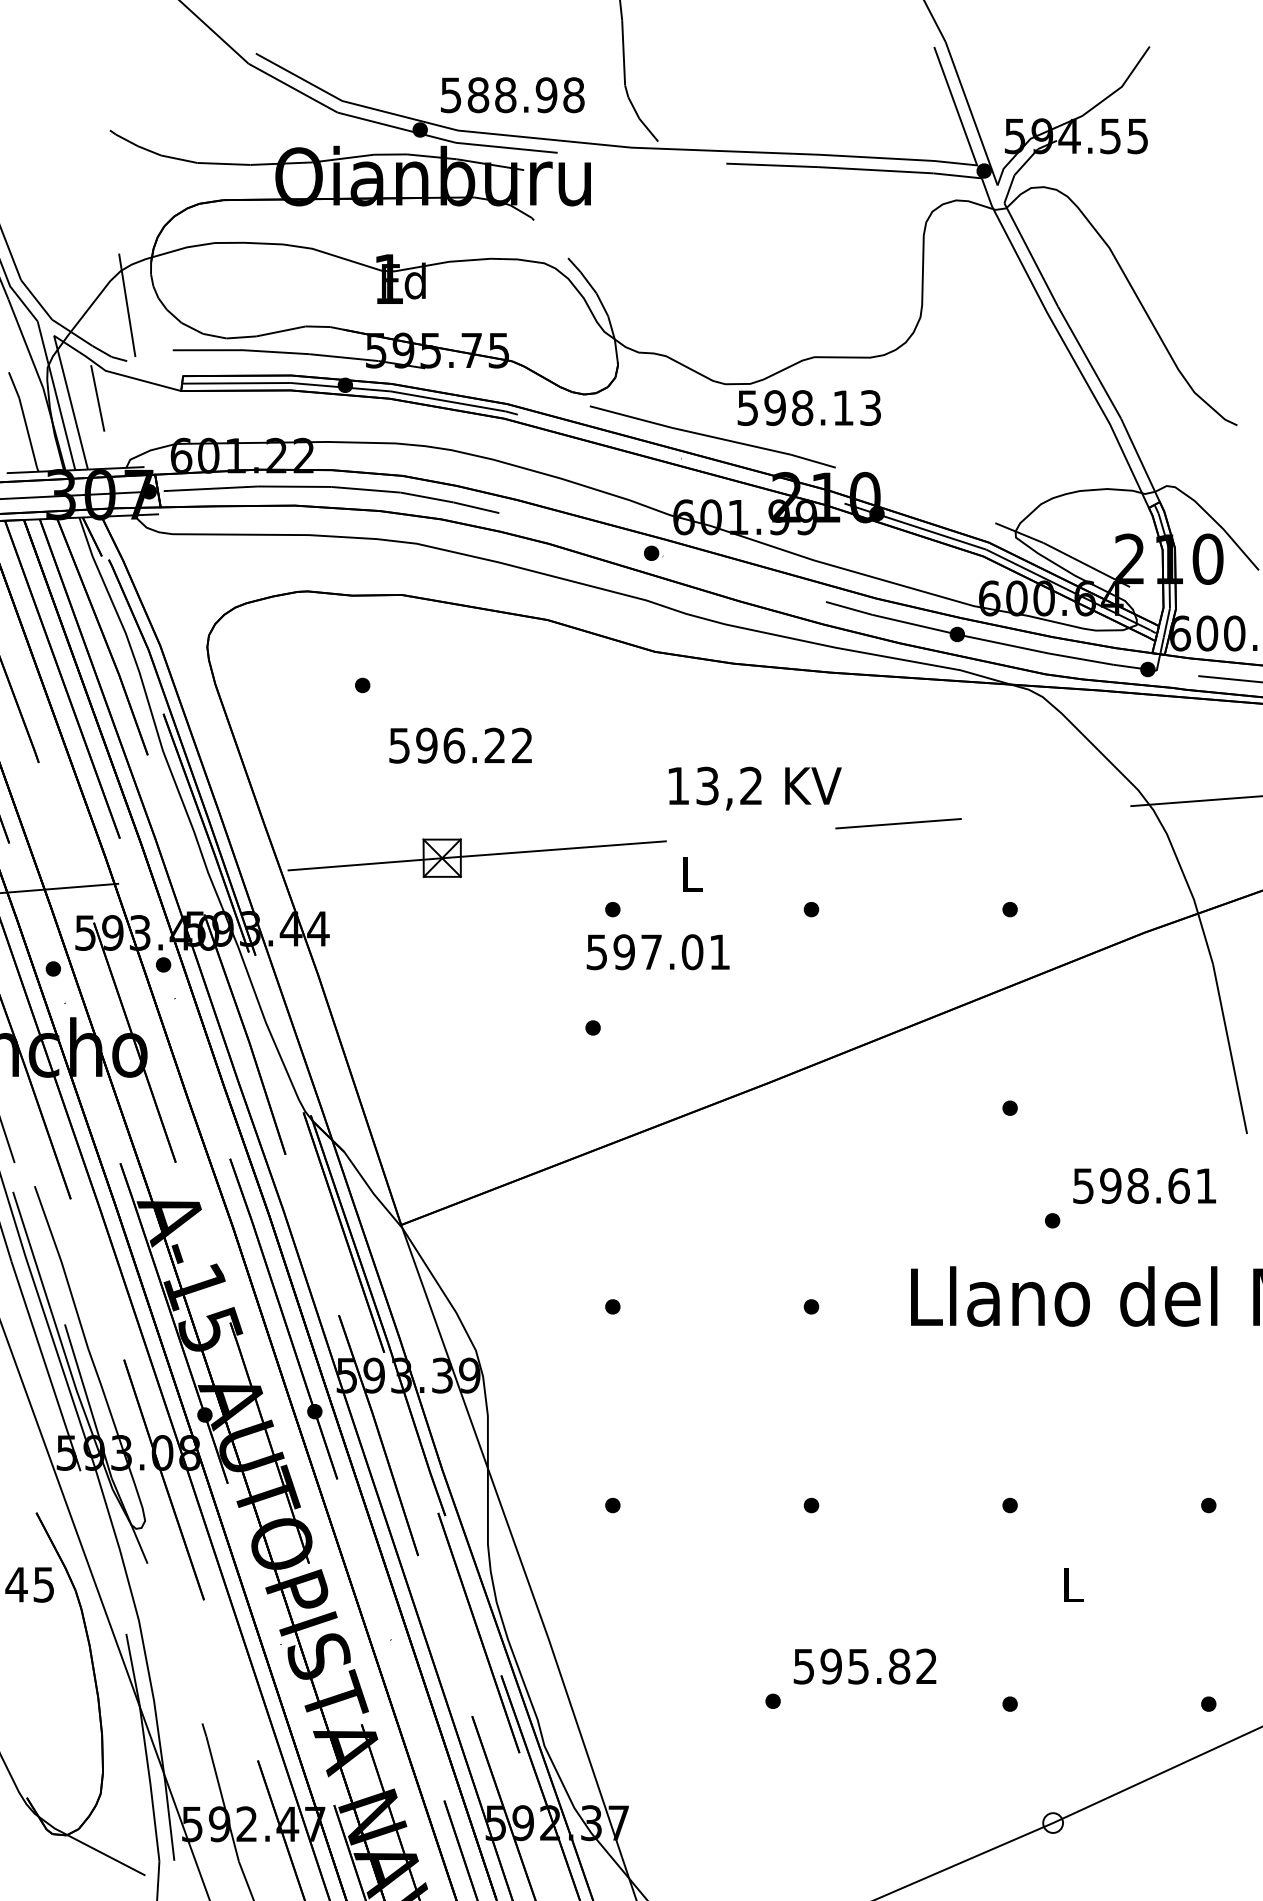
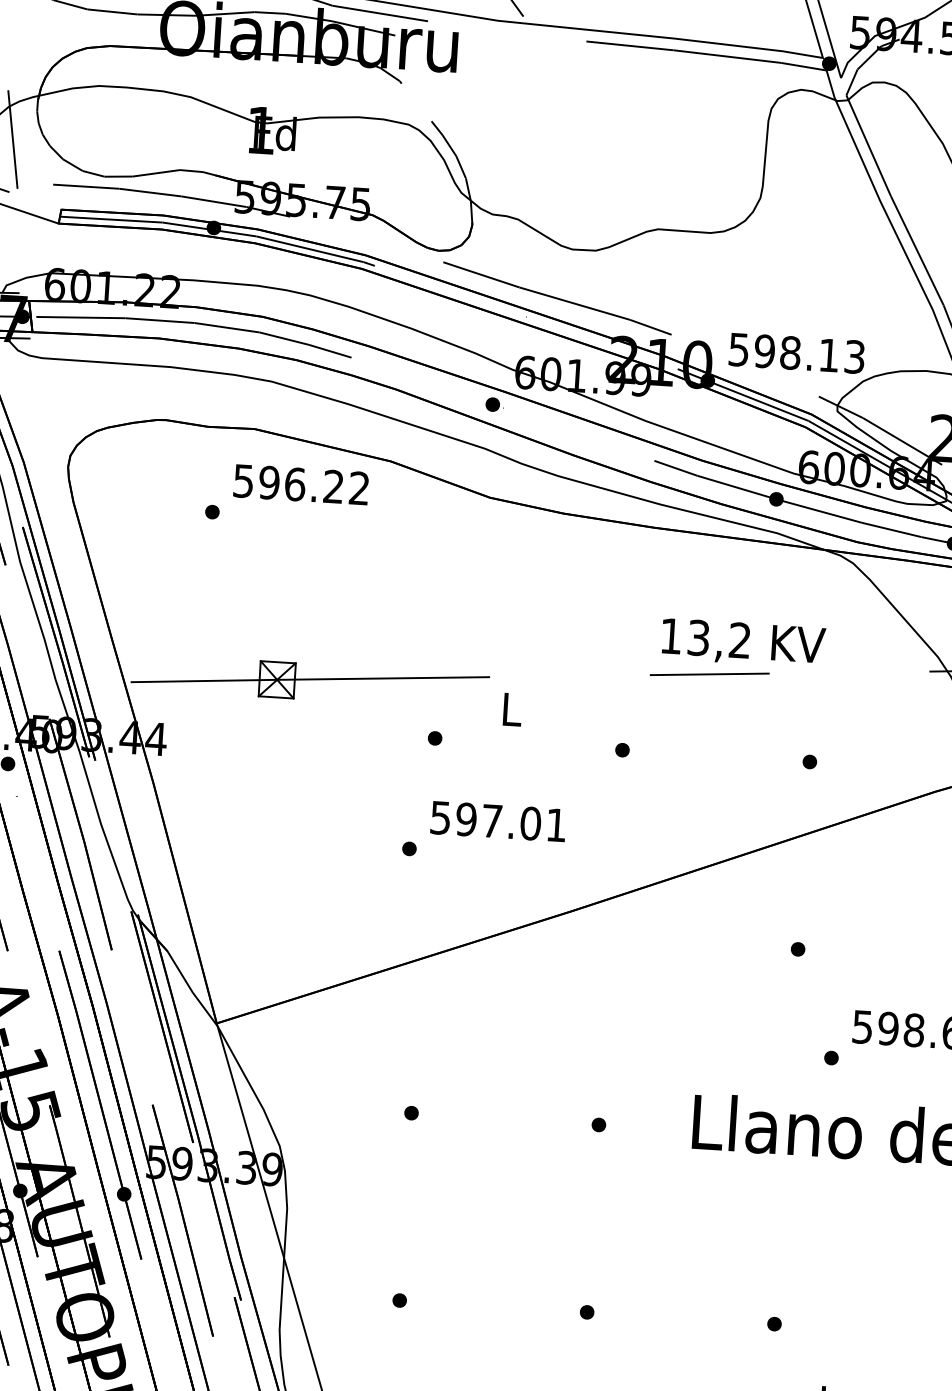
text: (808, 407) -> (796, 352), moved
text: (460, 745) -> (301, 484), moved
text: (755, 788) -> (743, 643), moved
text: (657, 952) -> (497, 821), moved

